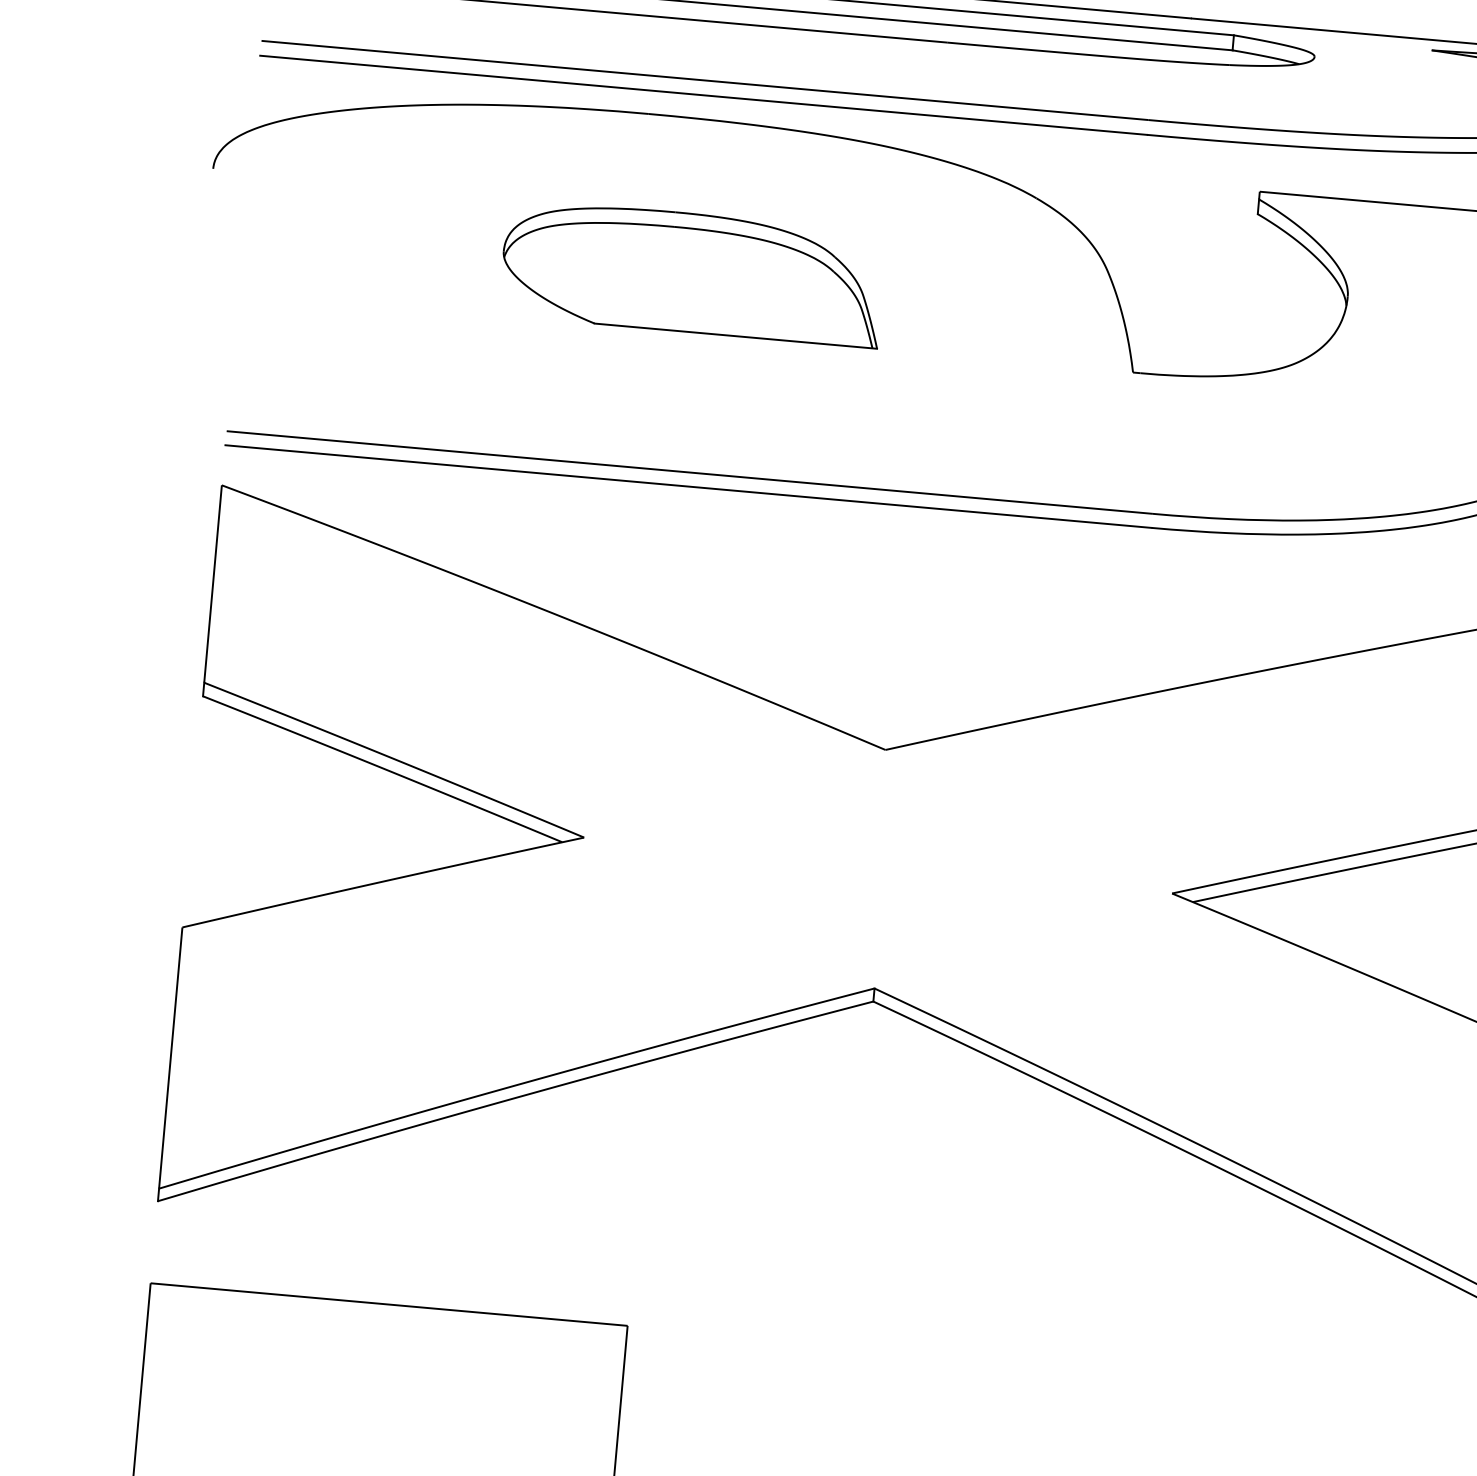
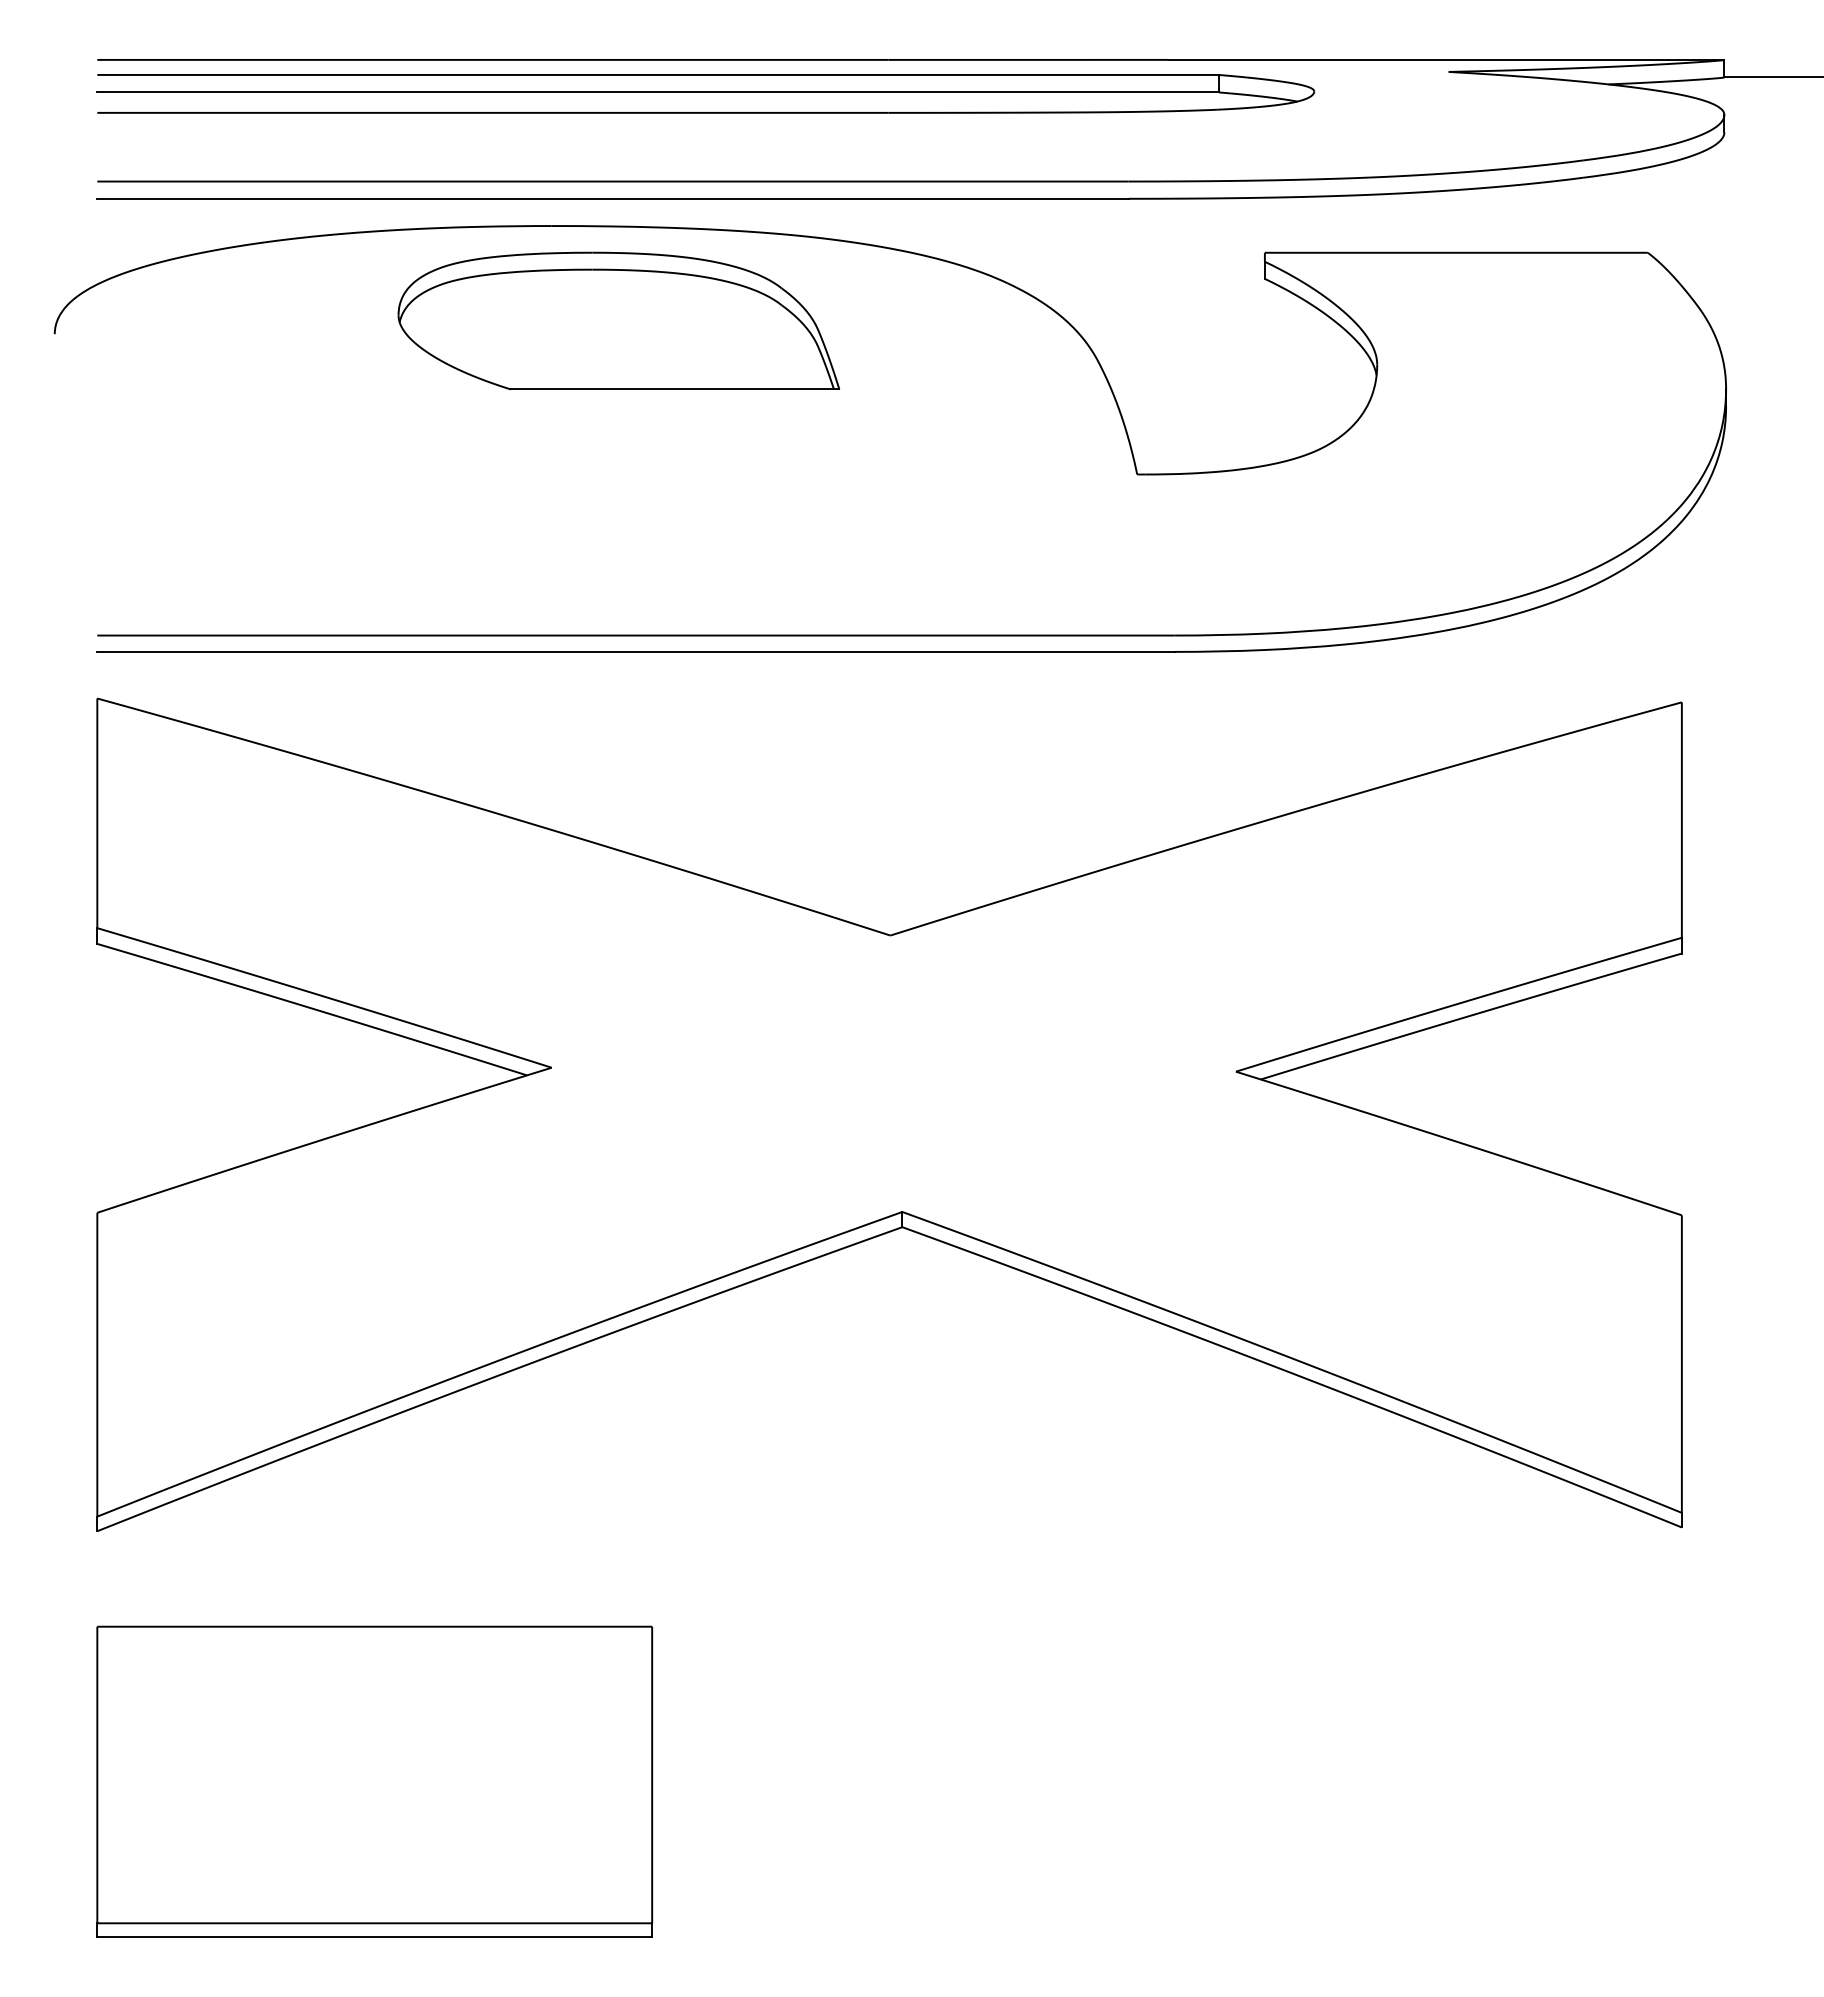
part: (692, 272) -> (618, 320), moved

